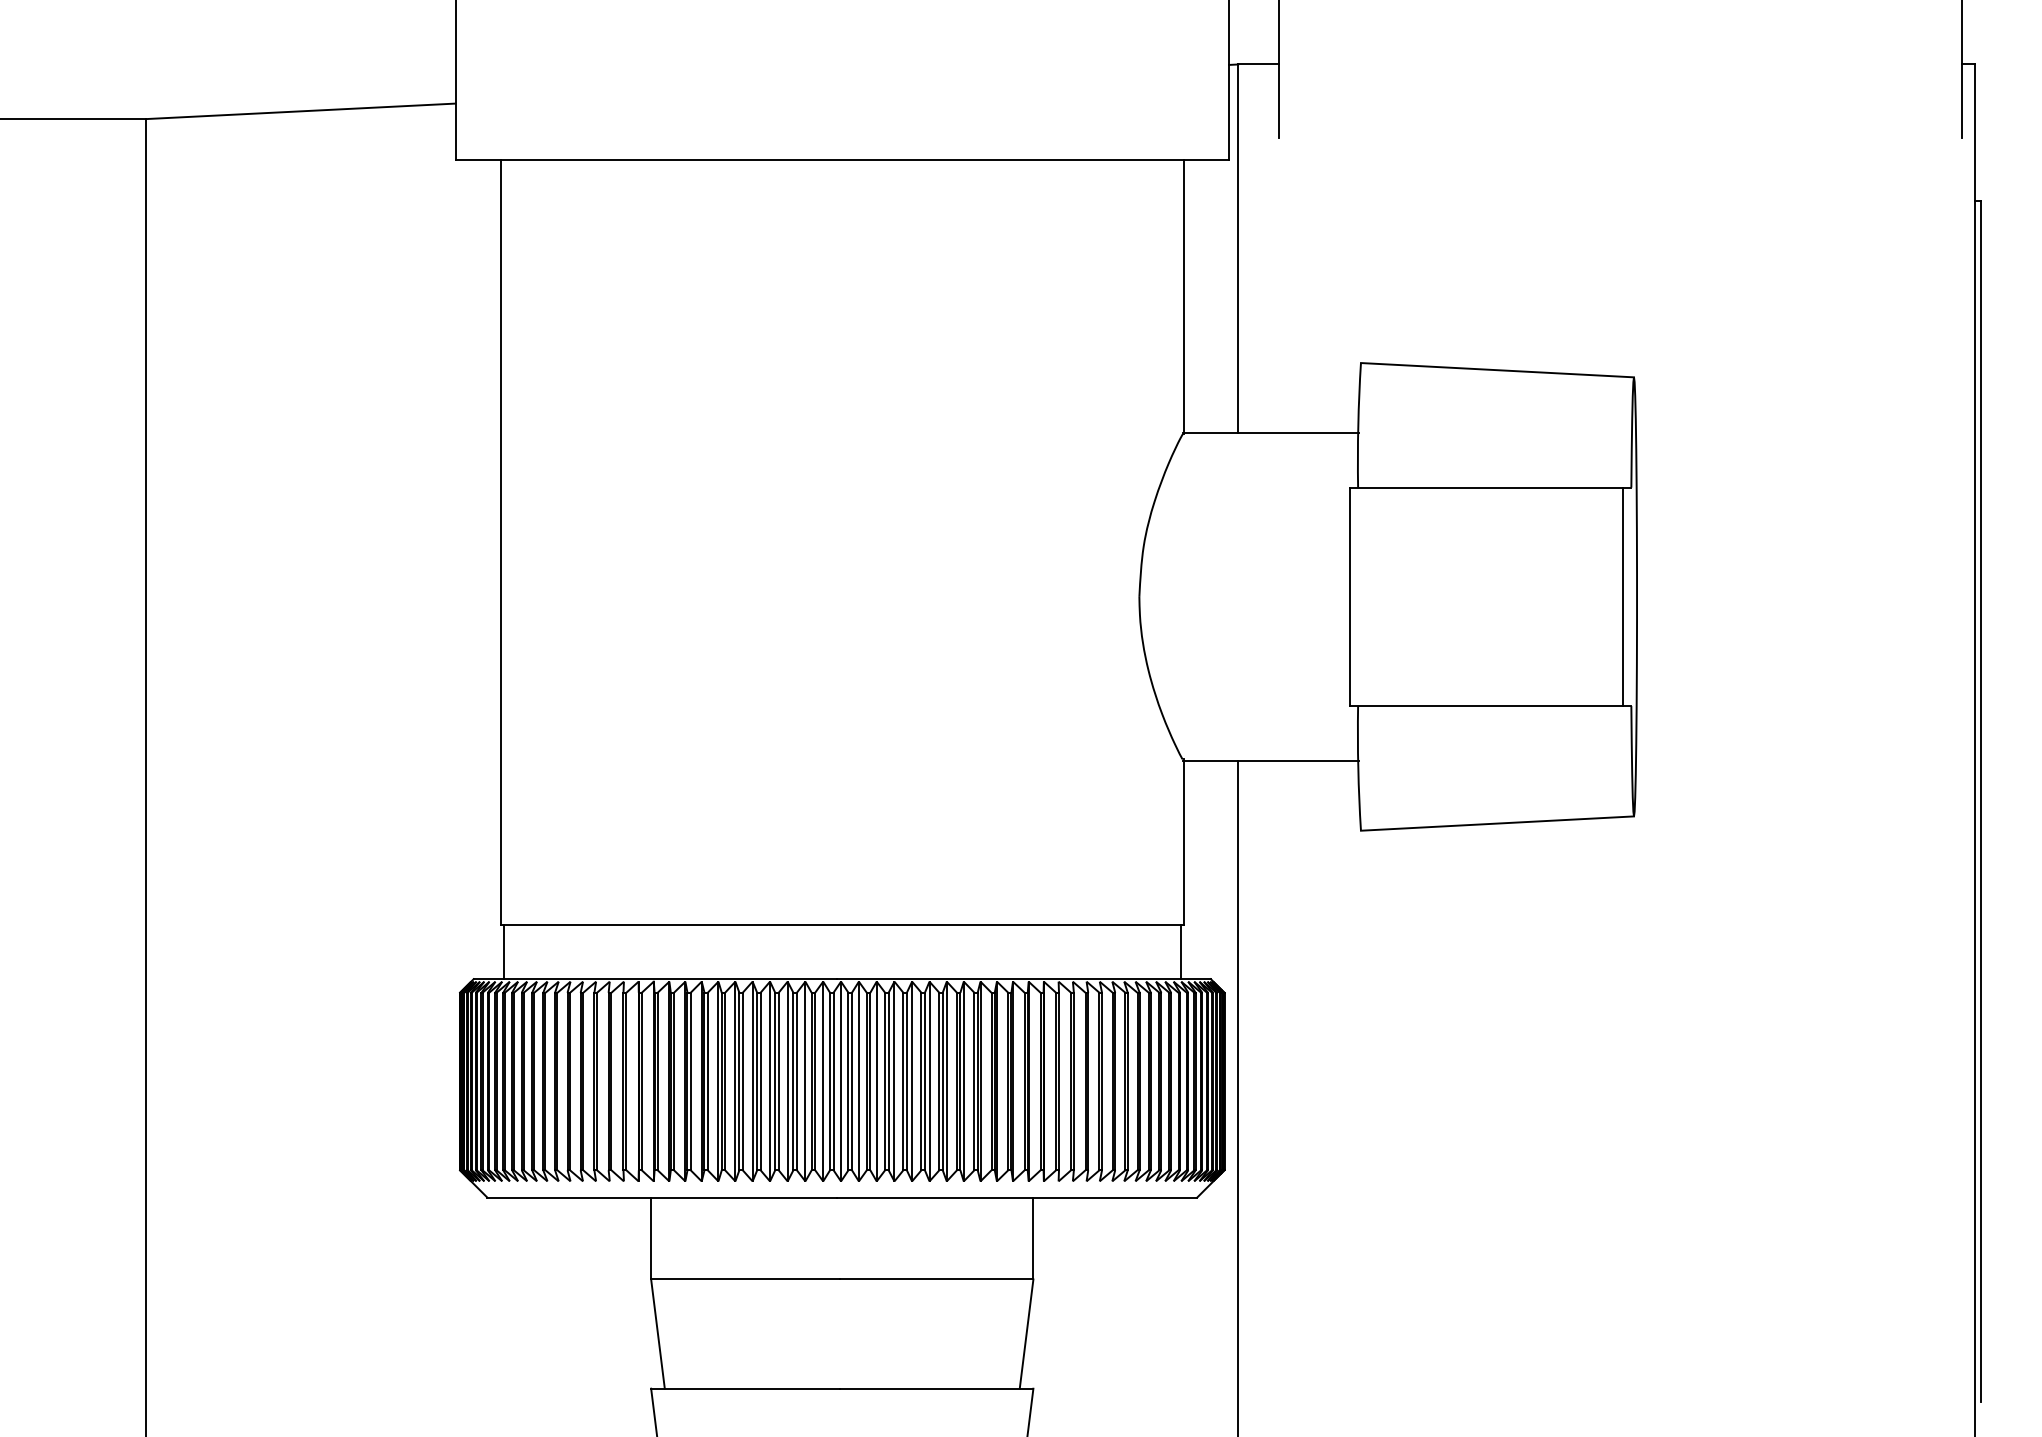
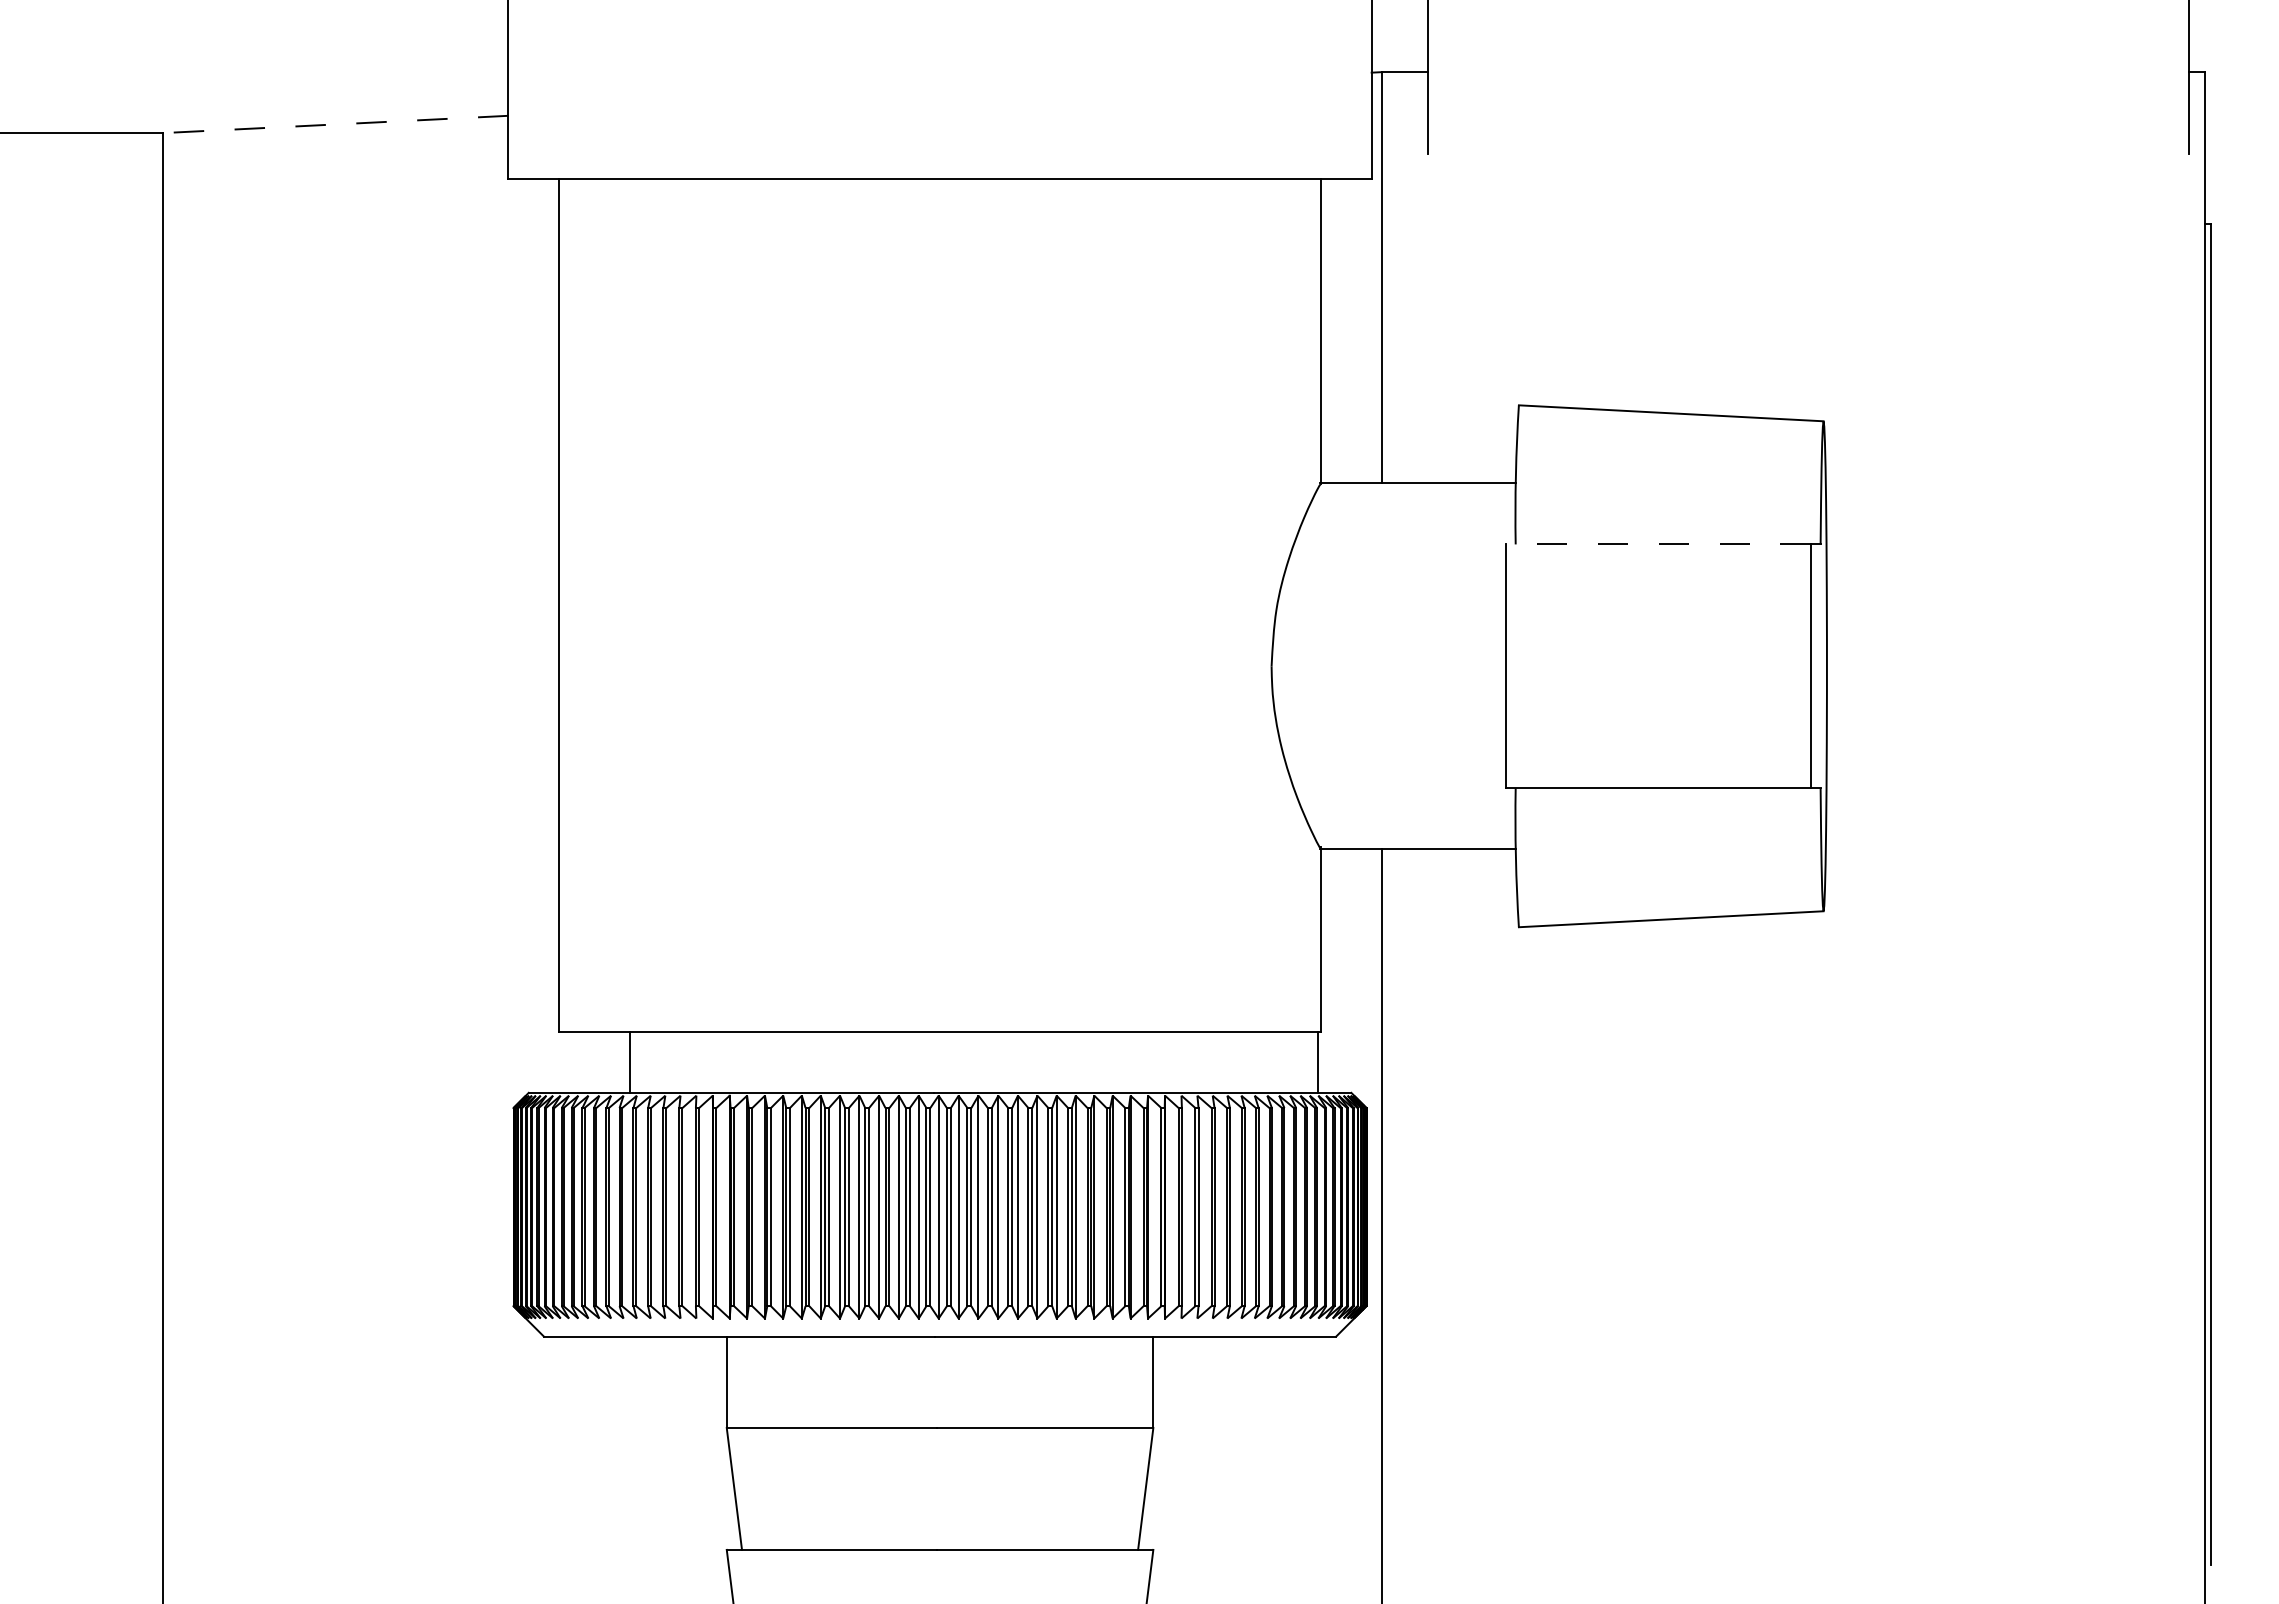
line: (300, 111) -> (335, 124), solid -> dashed
line: (1486, 487) -> (1658, 544), solid -> dashed
line: (503, 951) -> (630, 1061), moved

